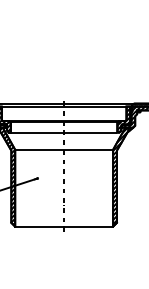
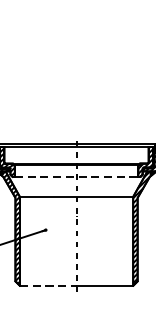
line: (64, 132) -> (76, 176), solid -> dashed
line: (40, 226) -> (49, 285), solid -> dashed

